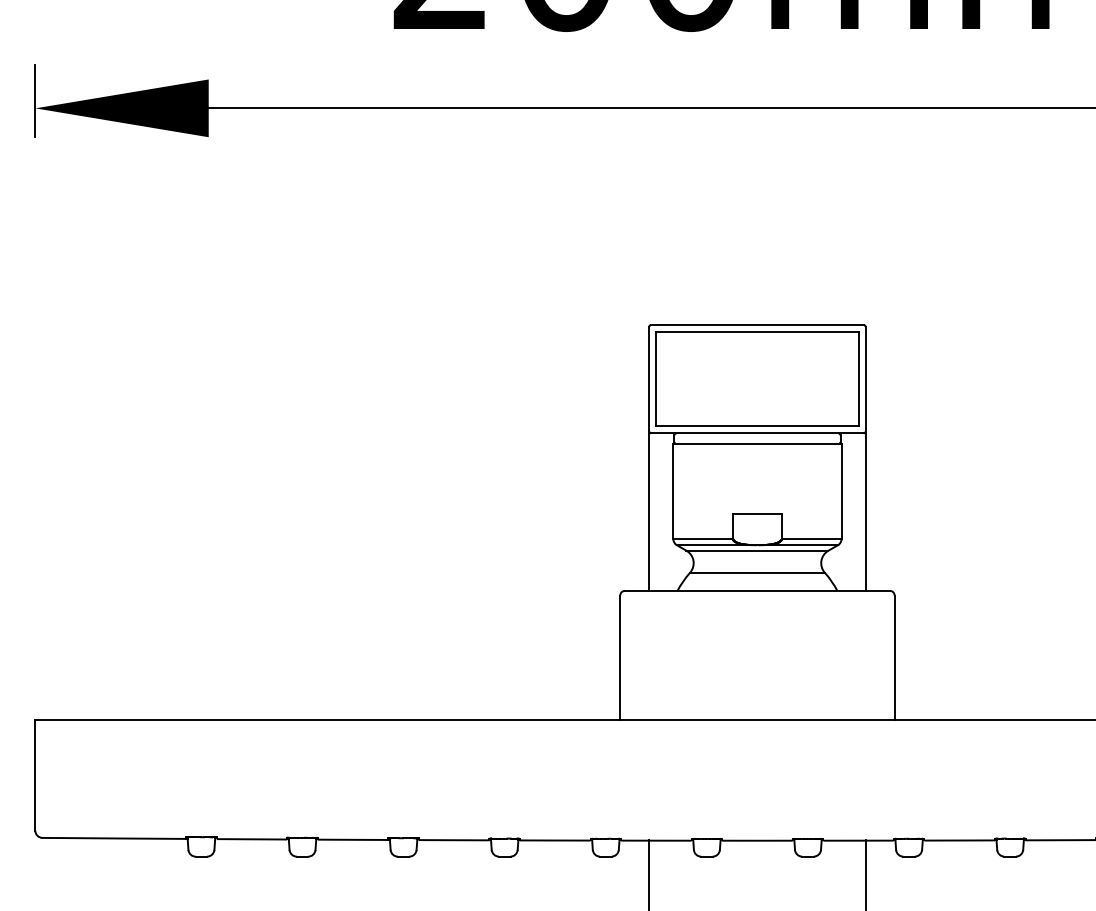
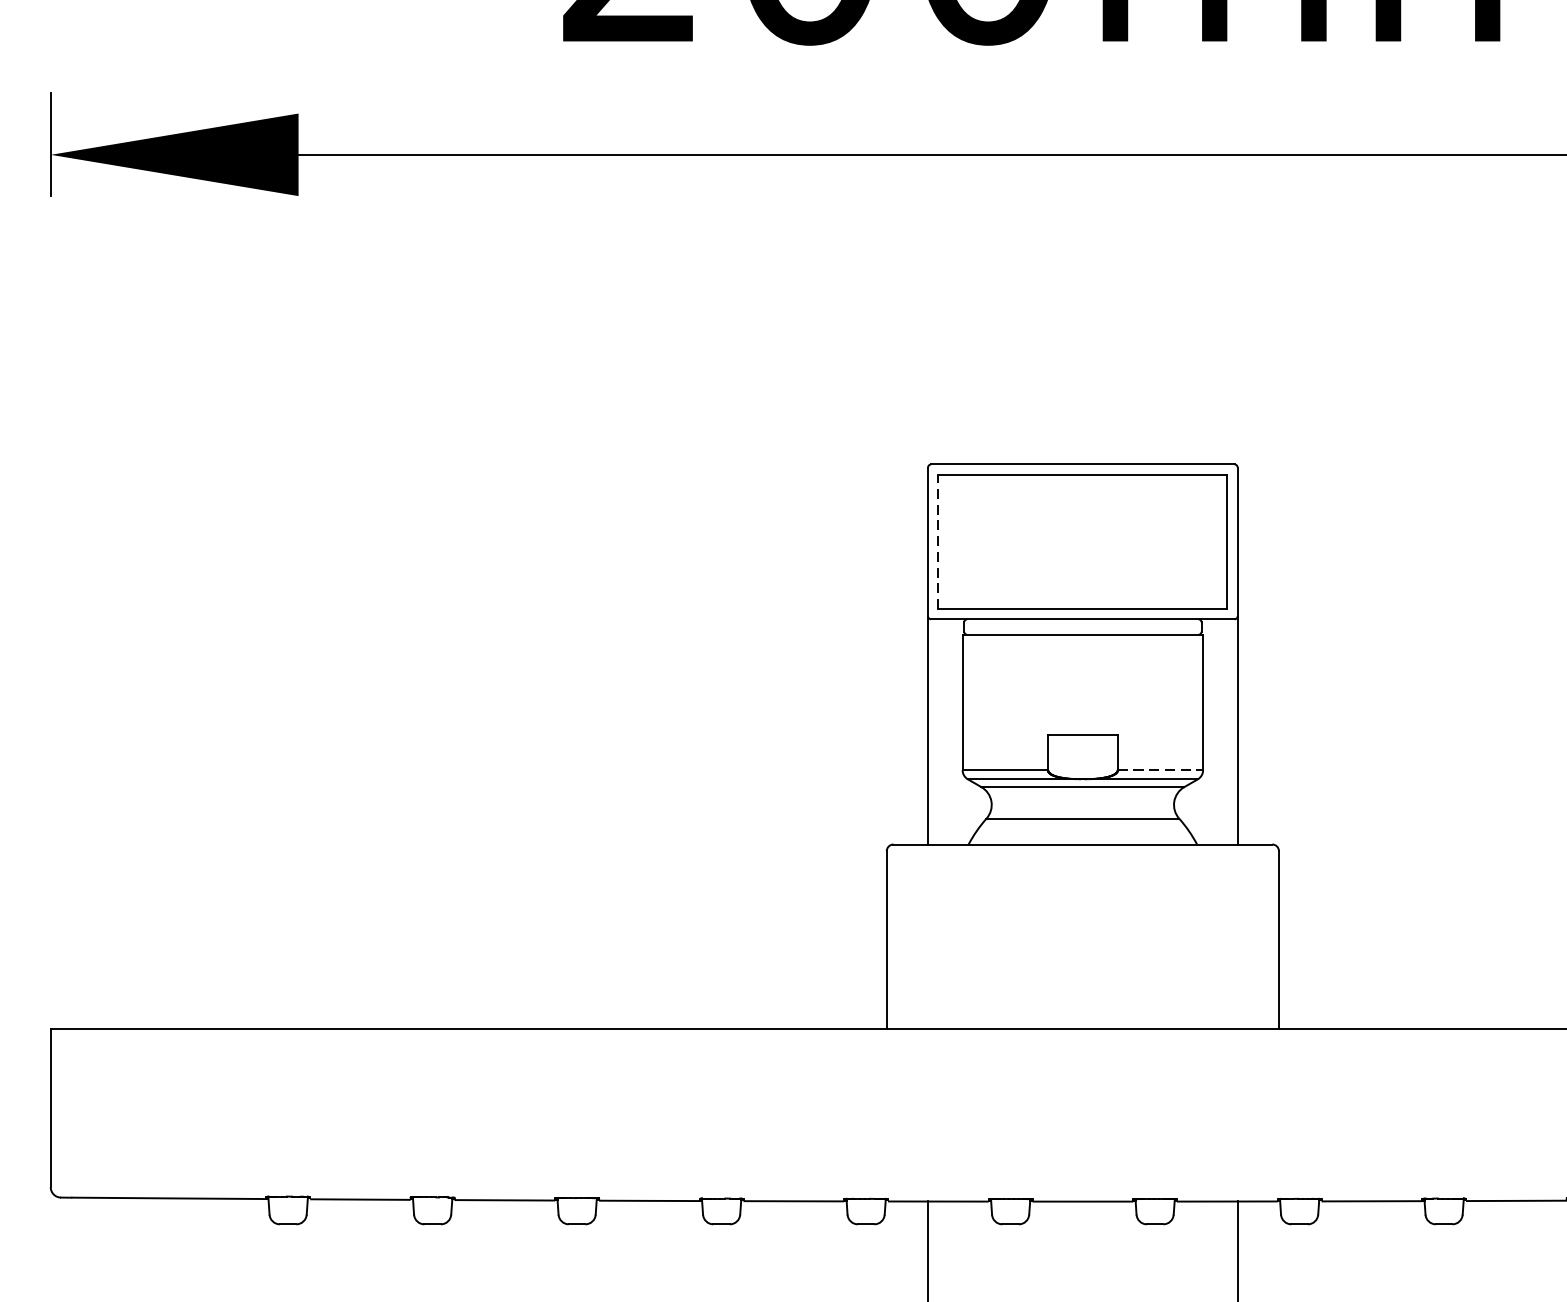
line: (656, 379) -> (938, 542), solid -> dashed
line: (811, 538) -> (1160, 769), solid -> dashed

